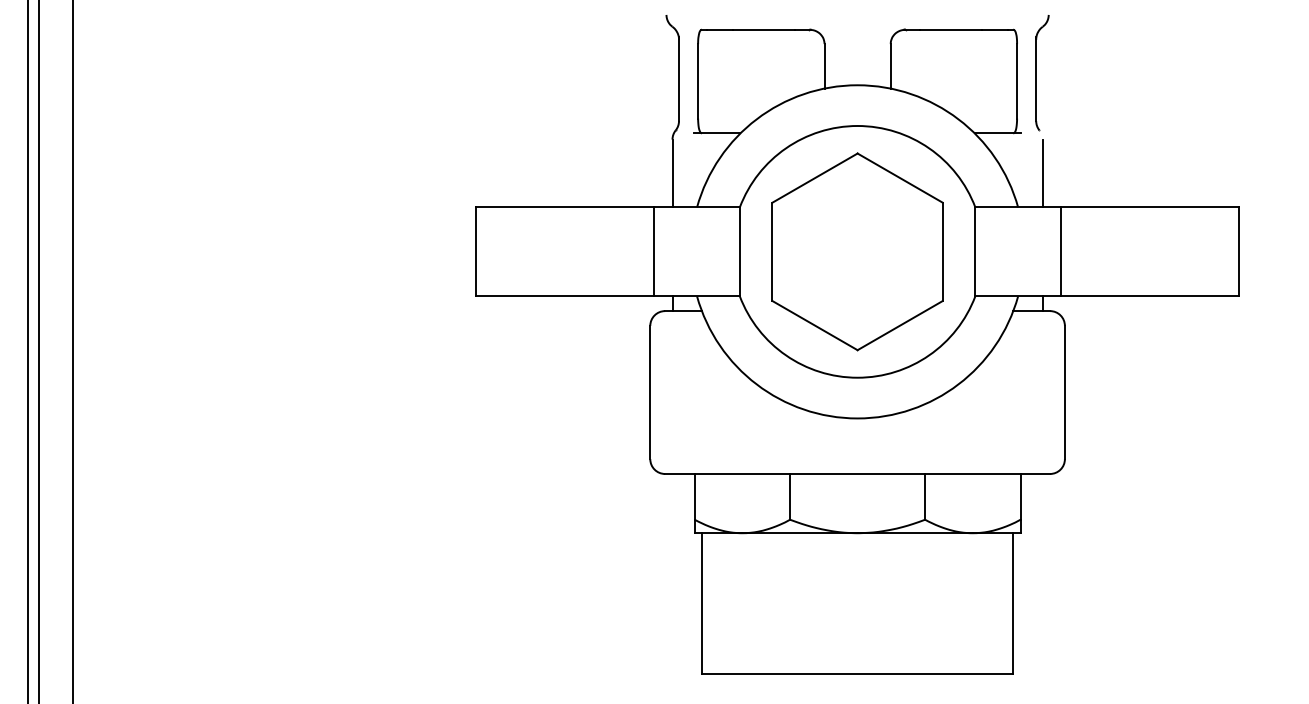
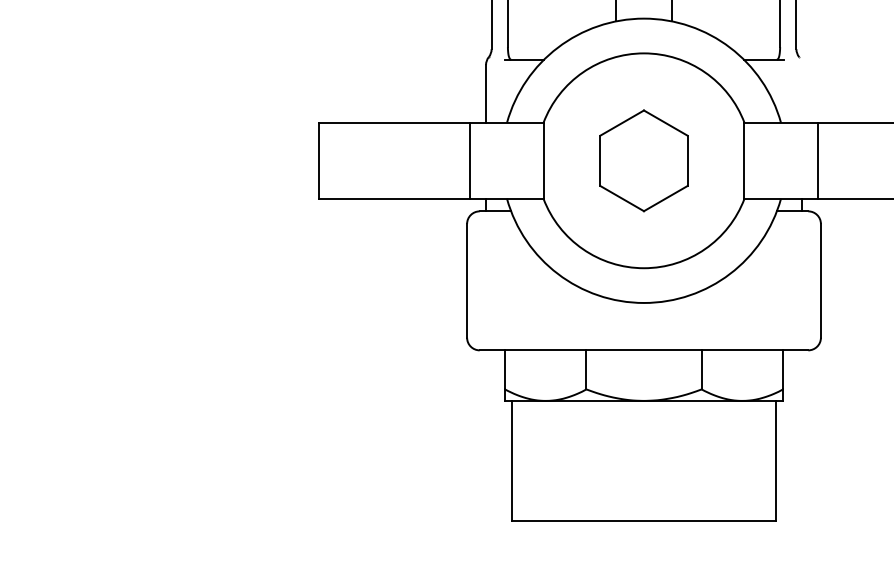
line: (1042, 173) -> (801, 93), removed
part: (857, 251) -> (643, 160), size x0.6

